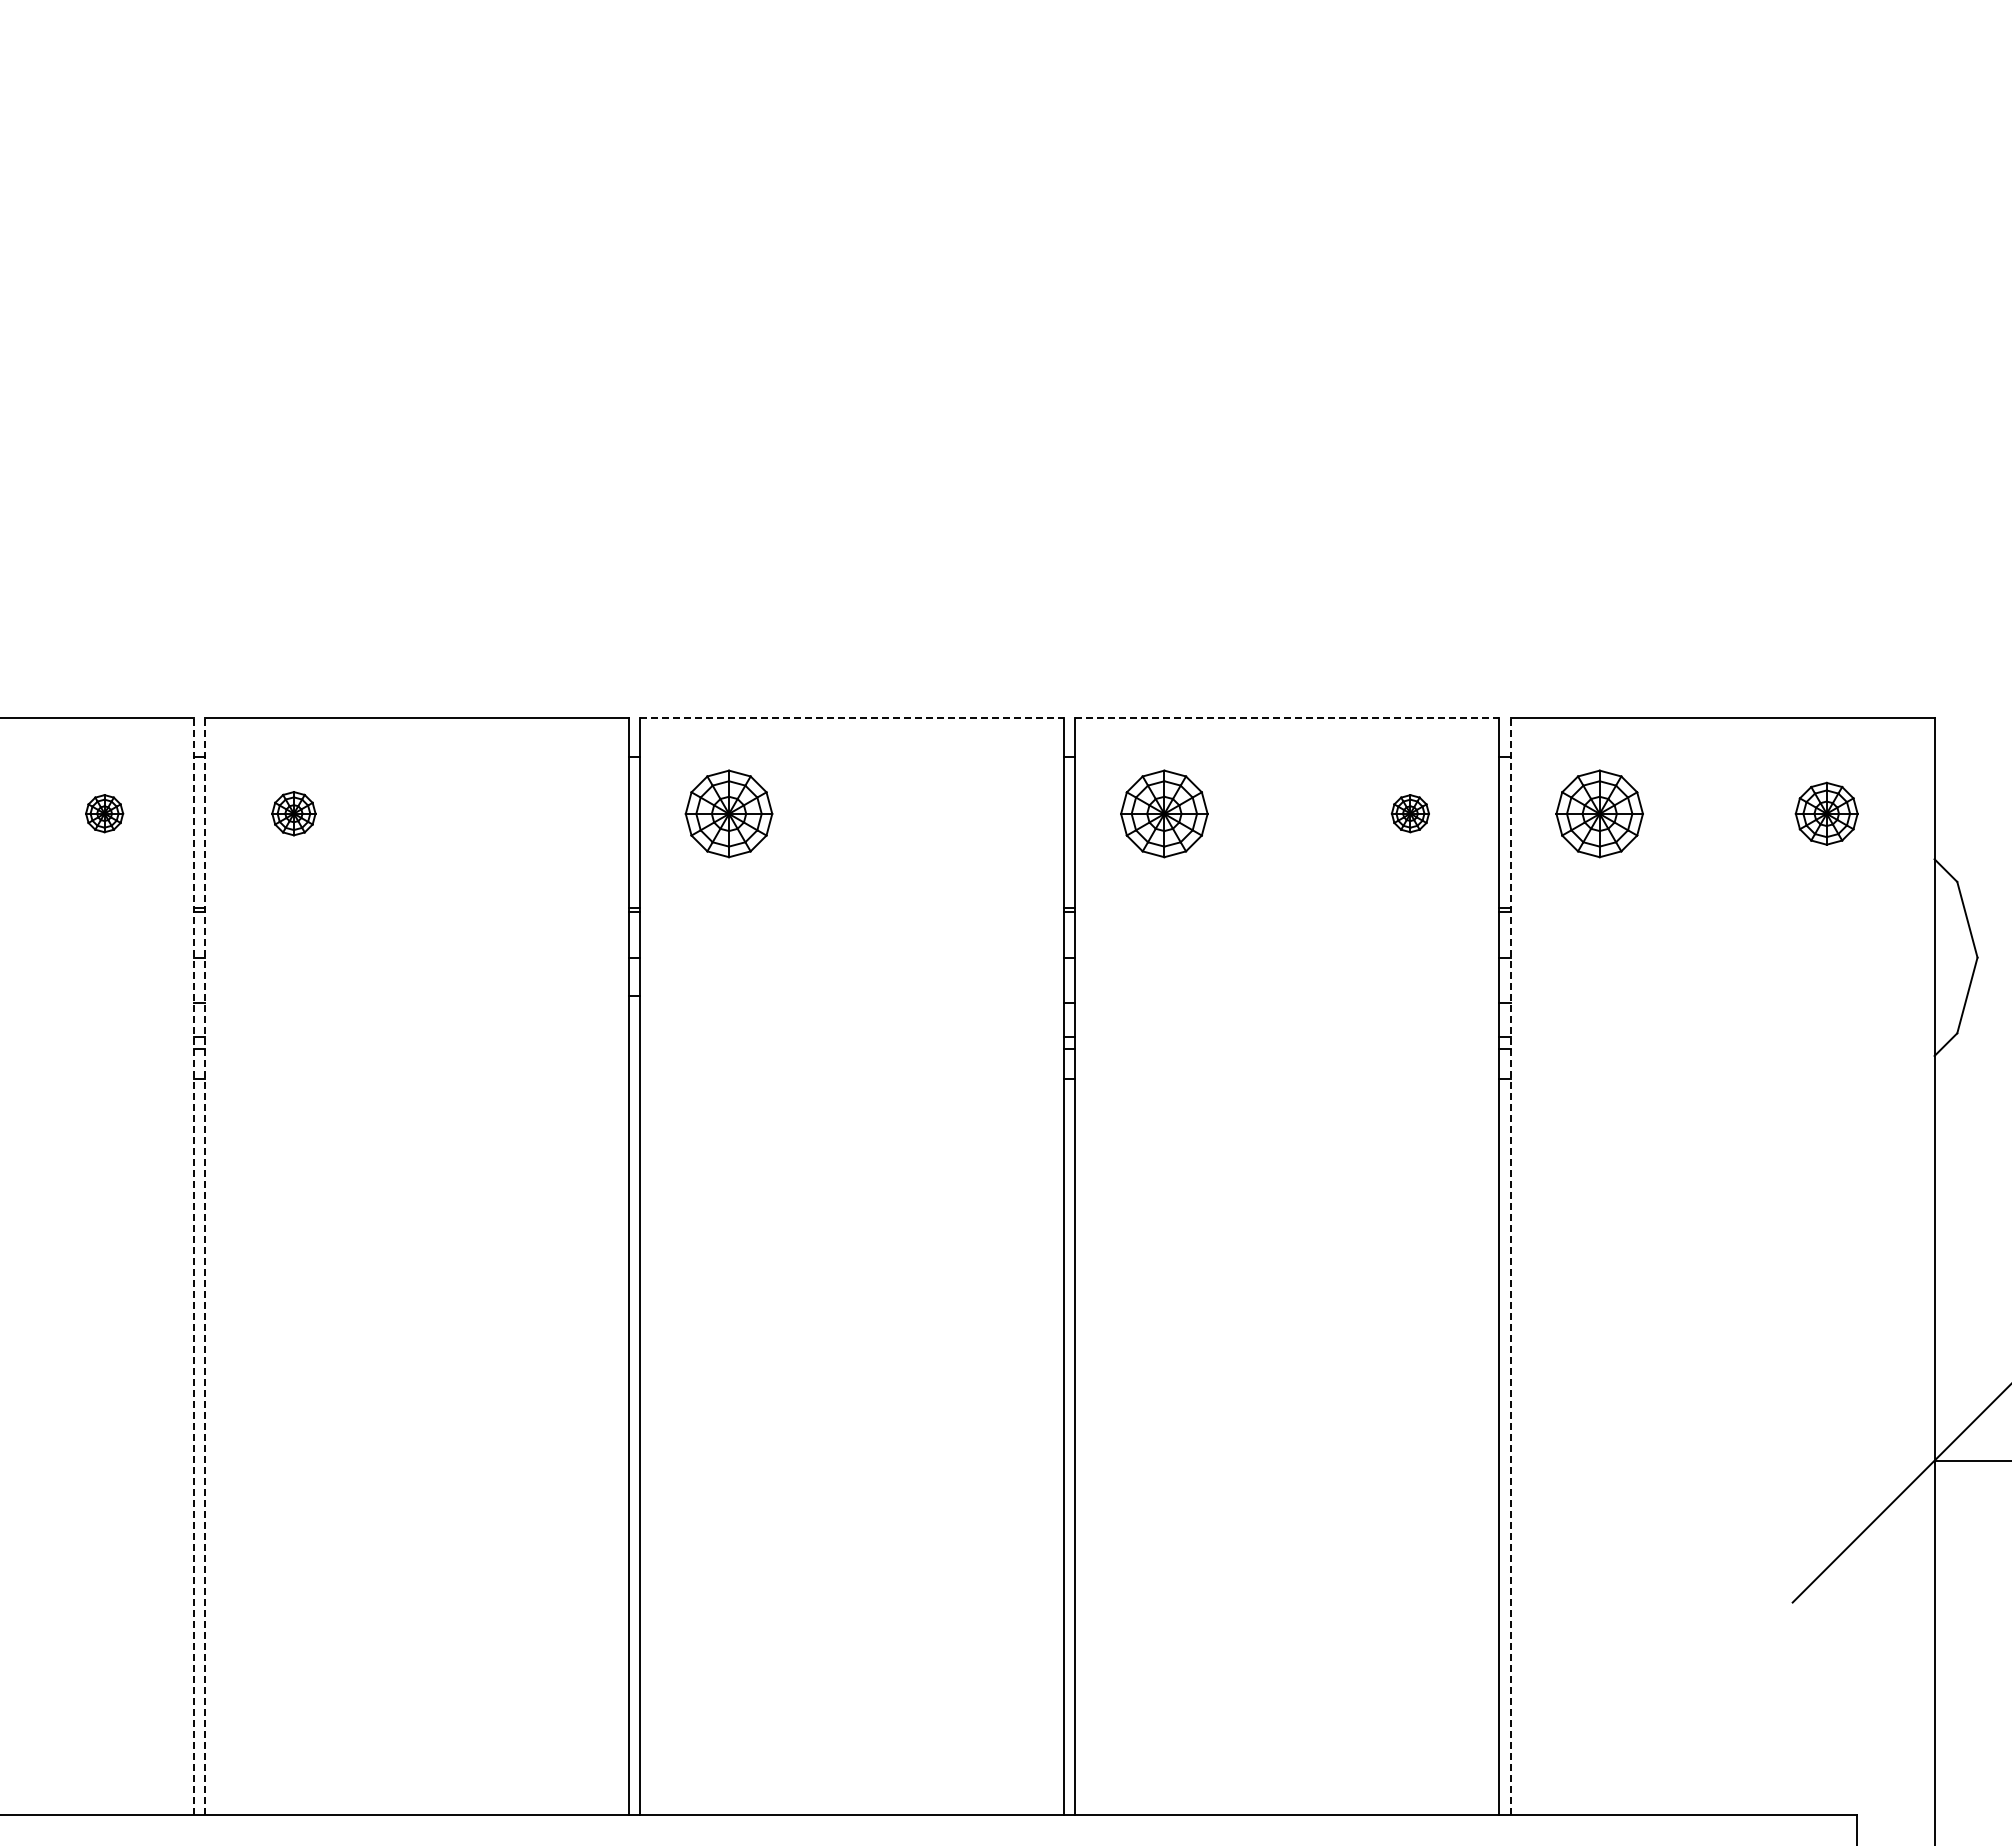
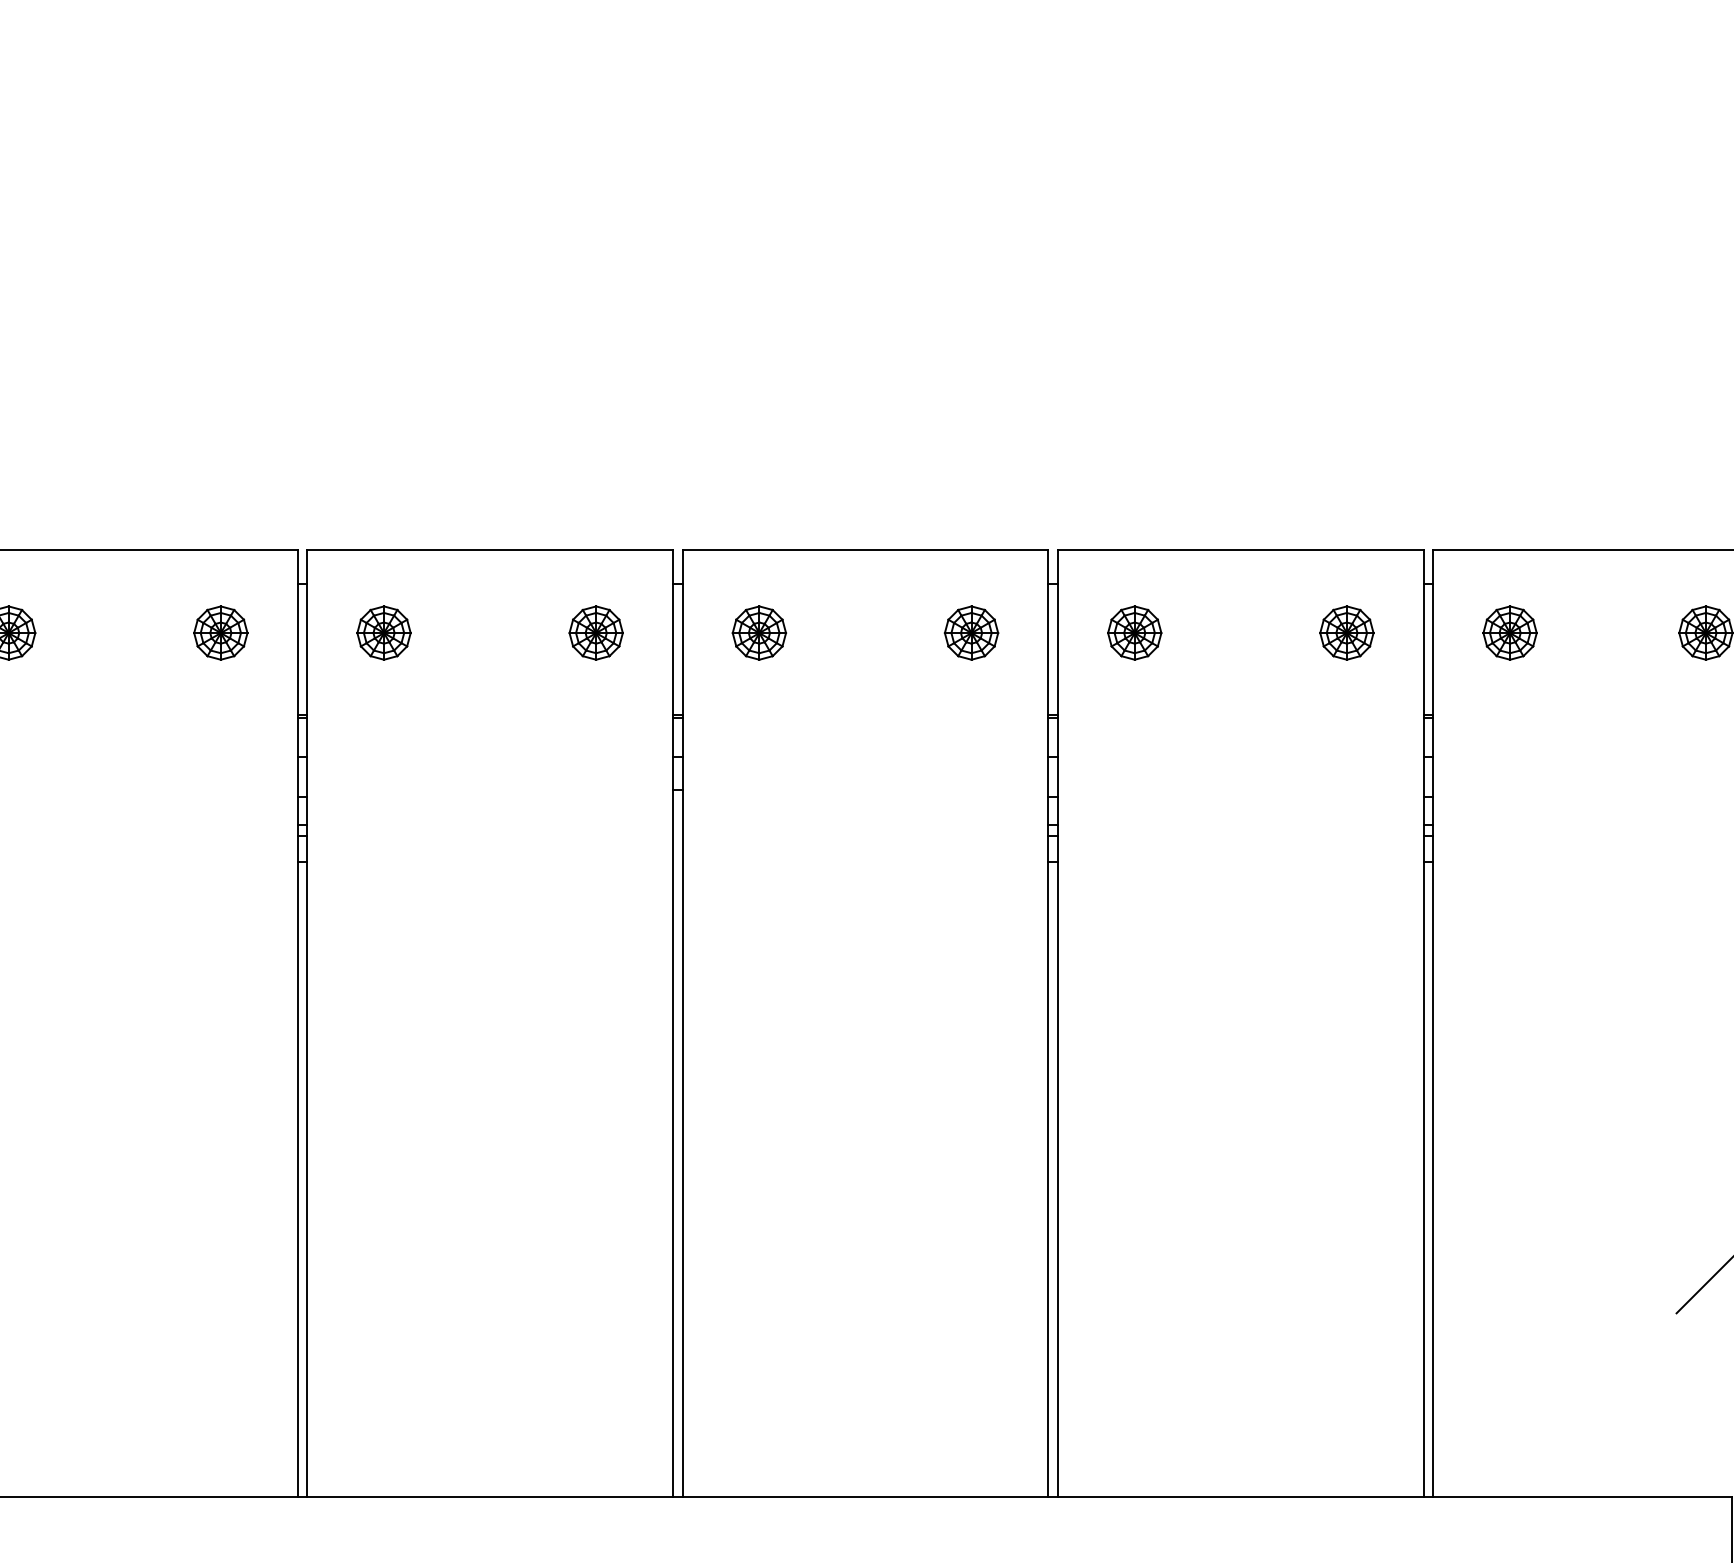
line: (852, 717) -> (865, 550), dashed -> solid
line: (1287, 717) -> (1240, 550), dashed -> solid
part: (104, 813) -> (220, 632), size x1.67
part: (293, 813) -> (383, 632), size x1.43
part: (539, 813) -> (595, 632), added
part: (729, 813) -> (759, 632), size x0.71
part: (975, 813) -> (971, 632), added
part: (1164, 813) -> (1134, 632), size x0.71
part: (1410, 813) -> (1346, 632), size x1.67
part: (1599, 813) -> (1509, 632), size x0.71
line: (193, 1266) -> (297, 1023), dashed -> solid
line: (205, 1266) -> (307, 1023), dashed -> solid
line: (1510, 1266) -> (1433, 1023), dashed -> solid

